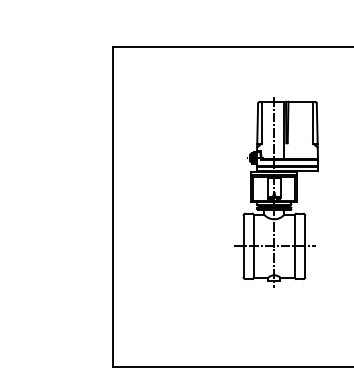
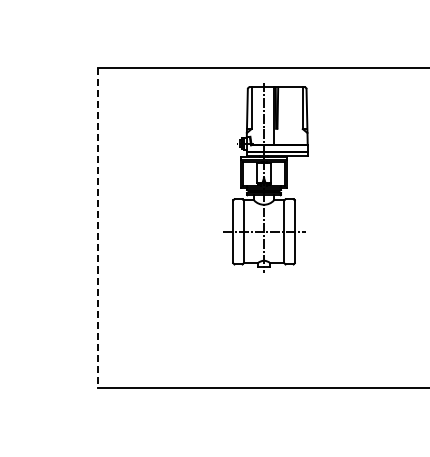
part: (275, 192) -> (265, 177), moved
line: (113, 207) -> (98, 228), solid -> dashed

